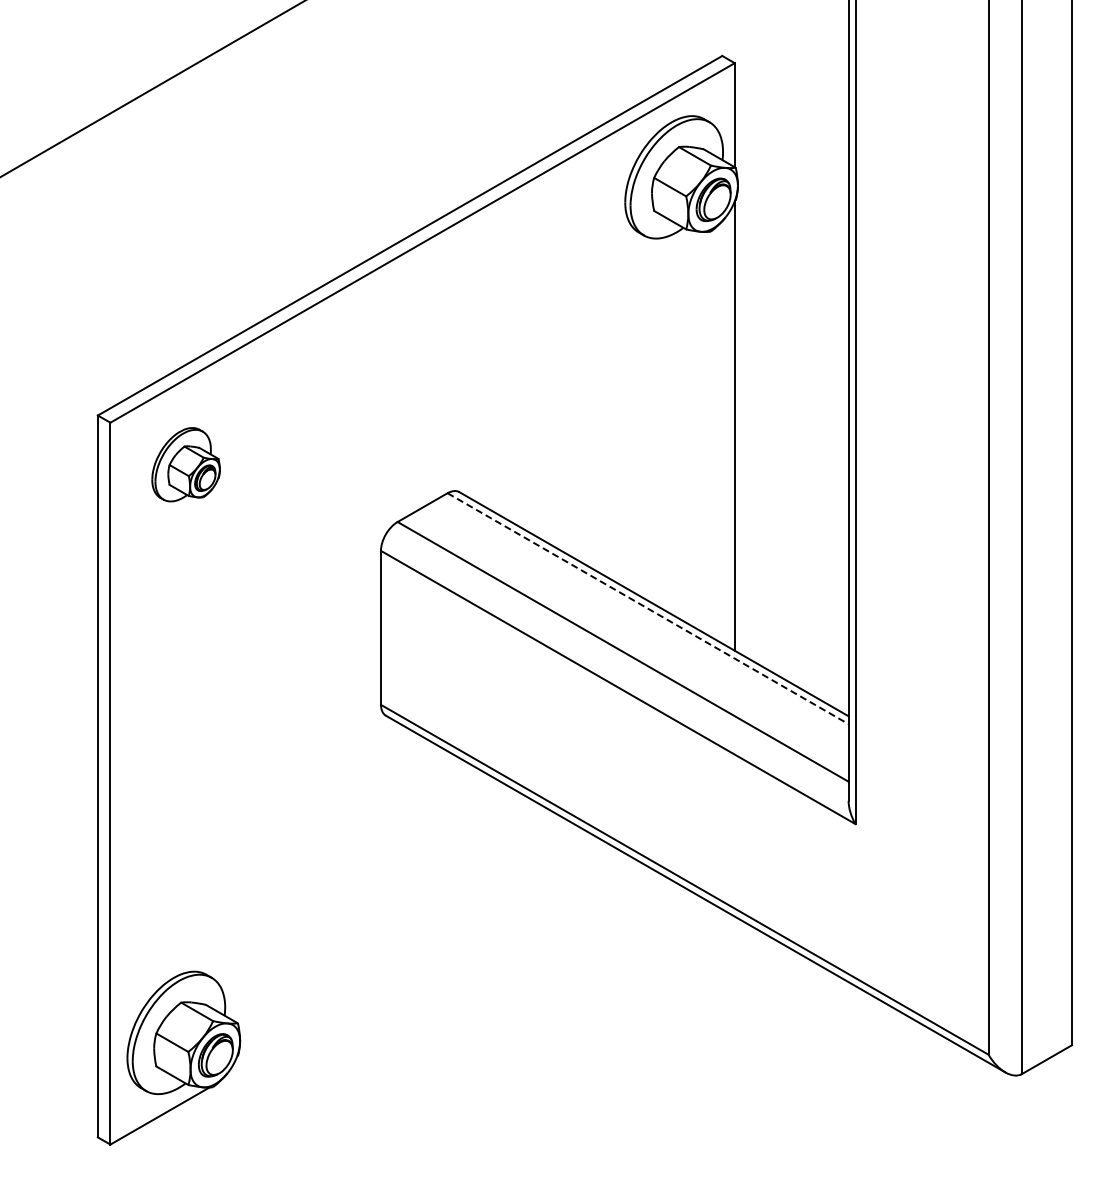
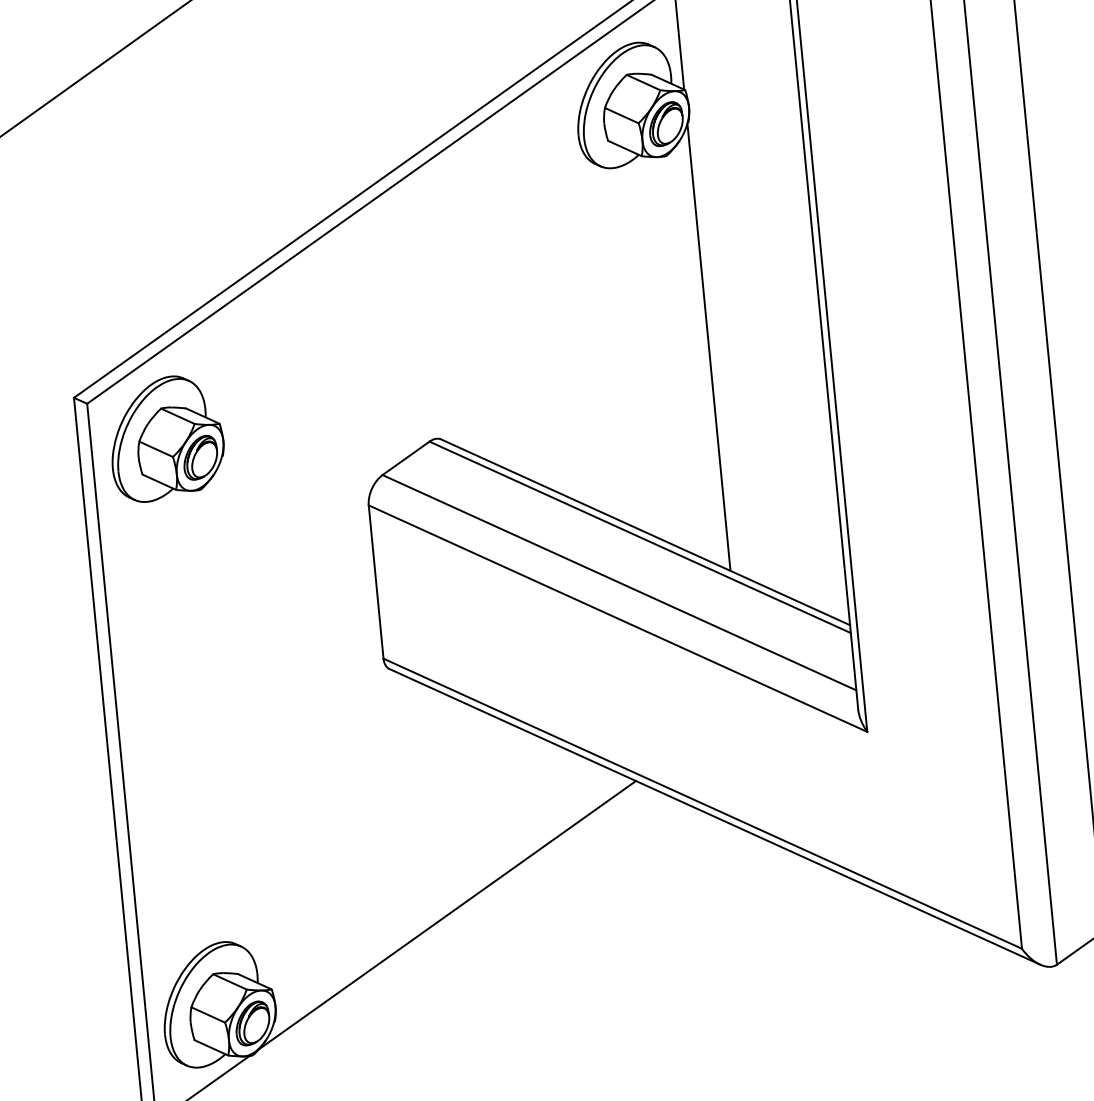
part: (185, 464) -> (165, 438), size x1.67
line: (648, 608) -> (640, 537), dashed -> solid
line: (419, 965) -> (446, 914), added

